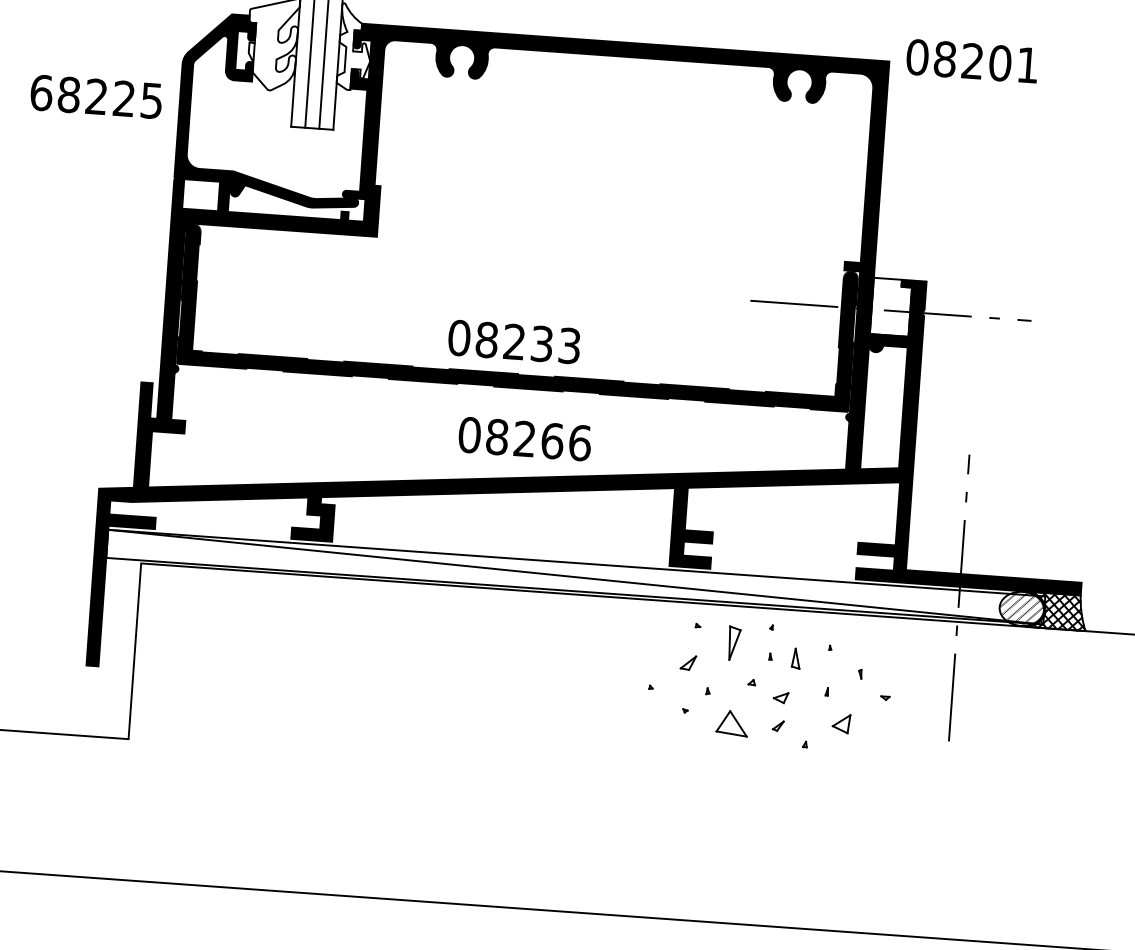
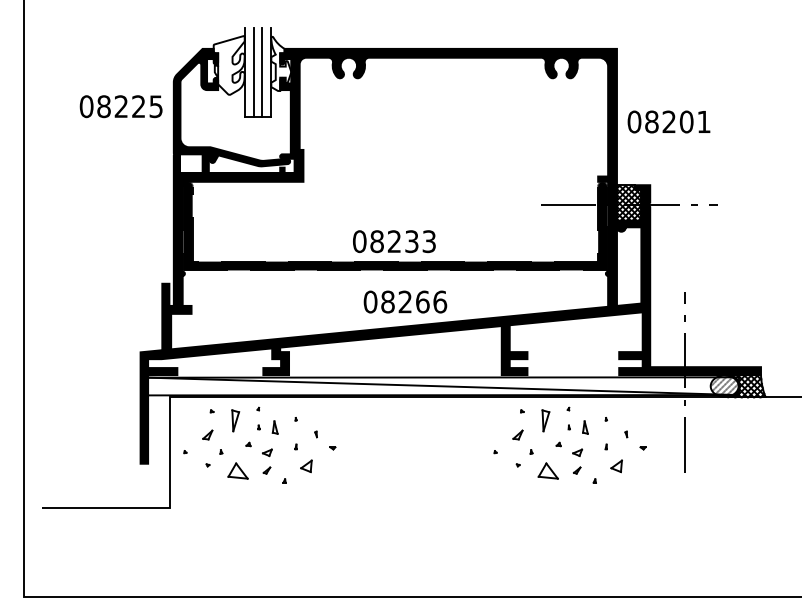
text: (971, 60) -> (668, 121), moved
text: (41, 92) -> (86, 106), 68225 -> 08225
hatch: (890, 306) -> (628, 202), added
part: (264, 649) -> (251, 445), added

